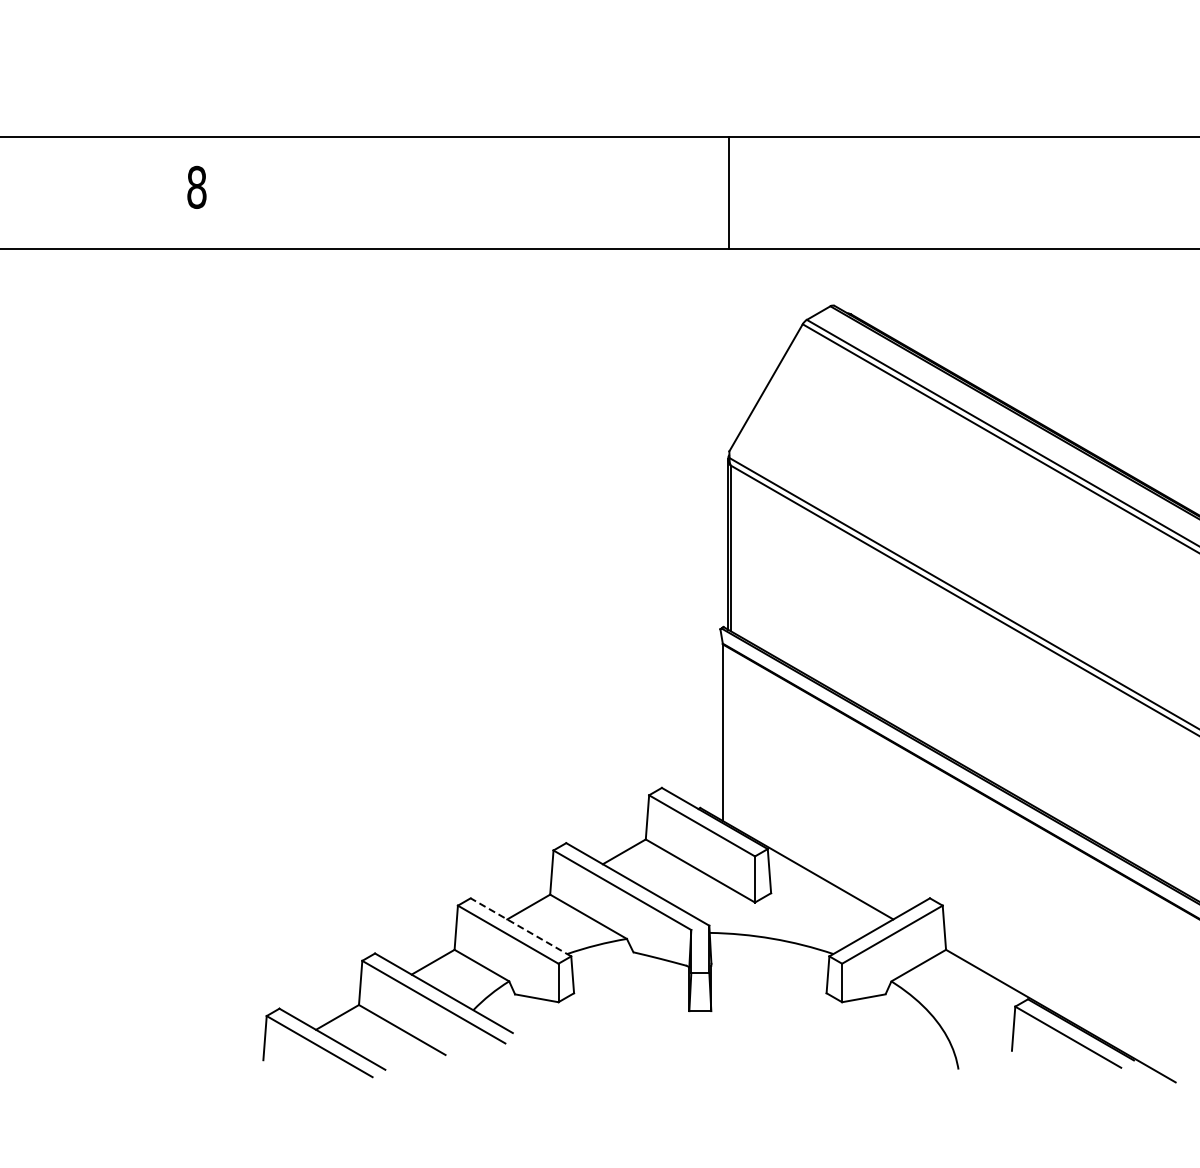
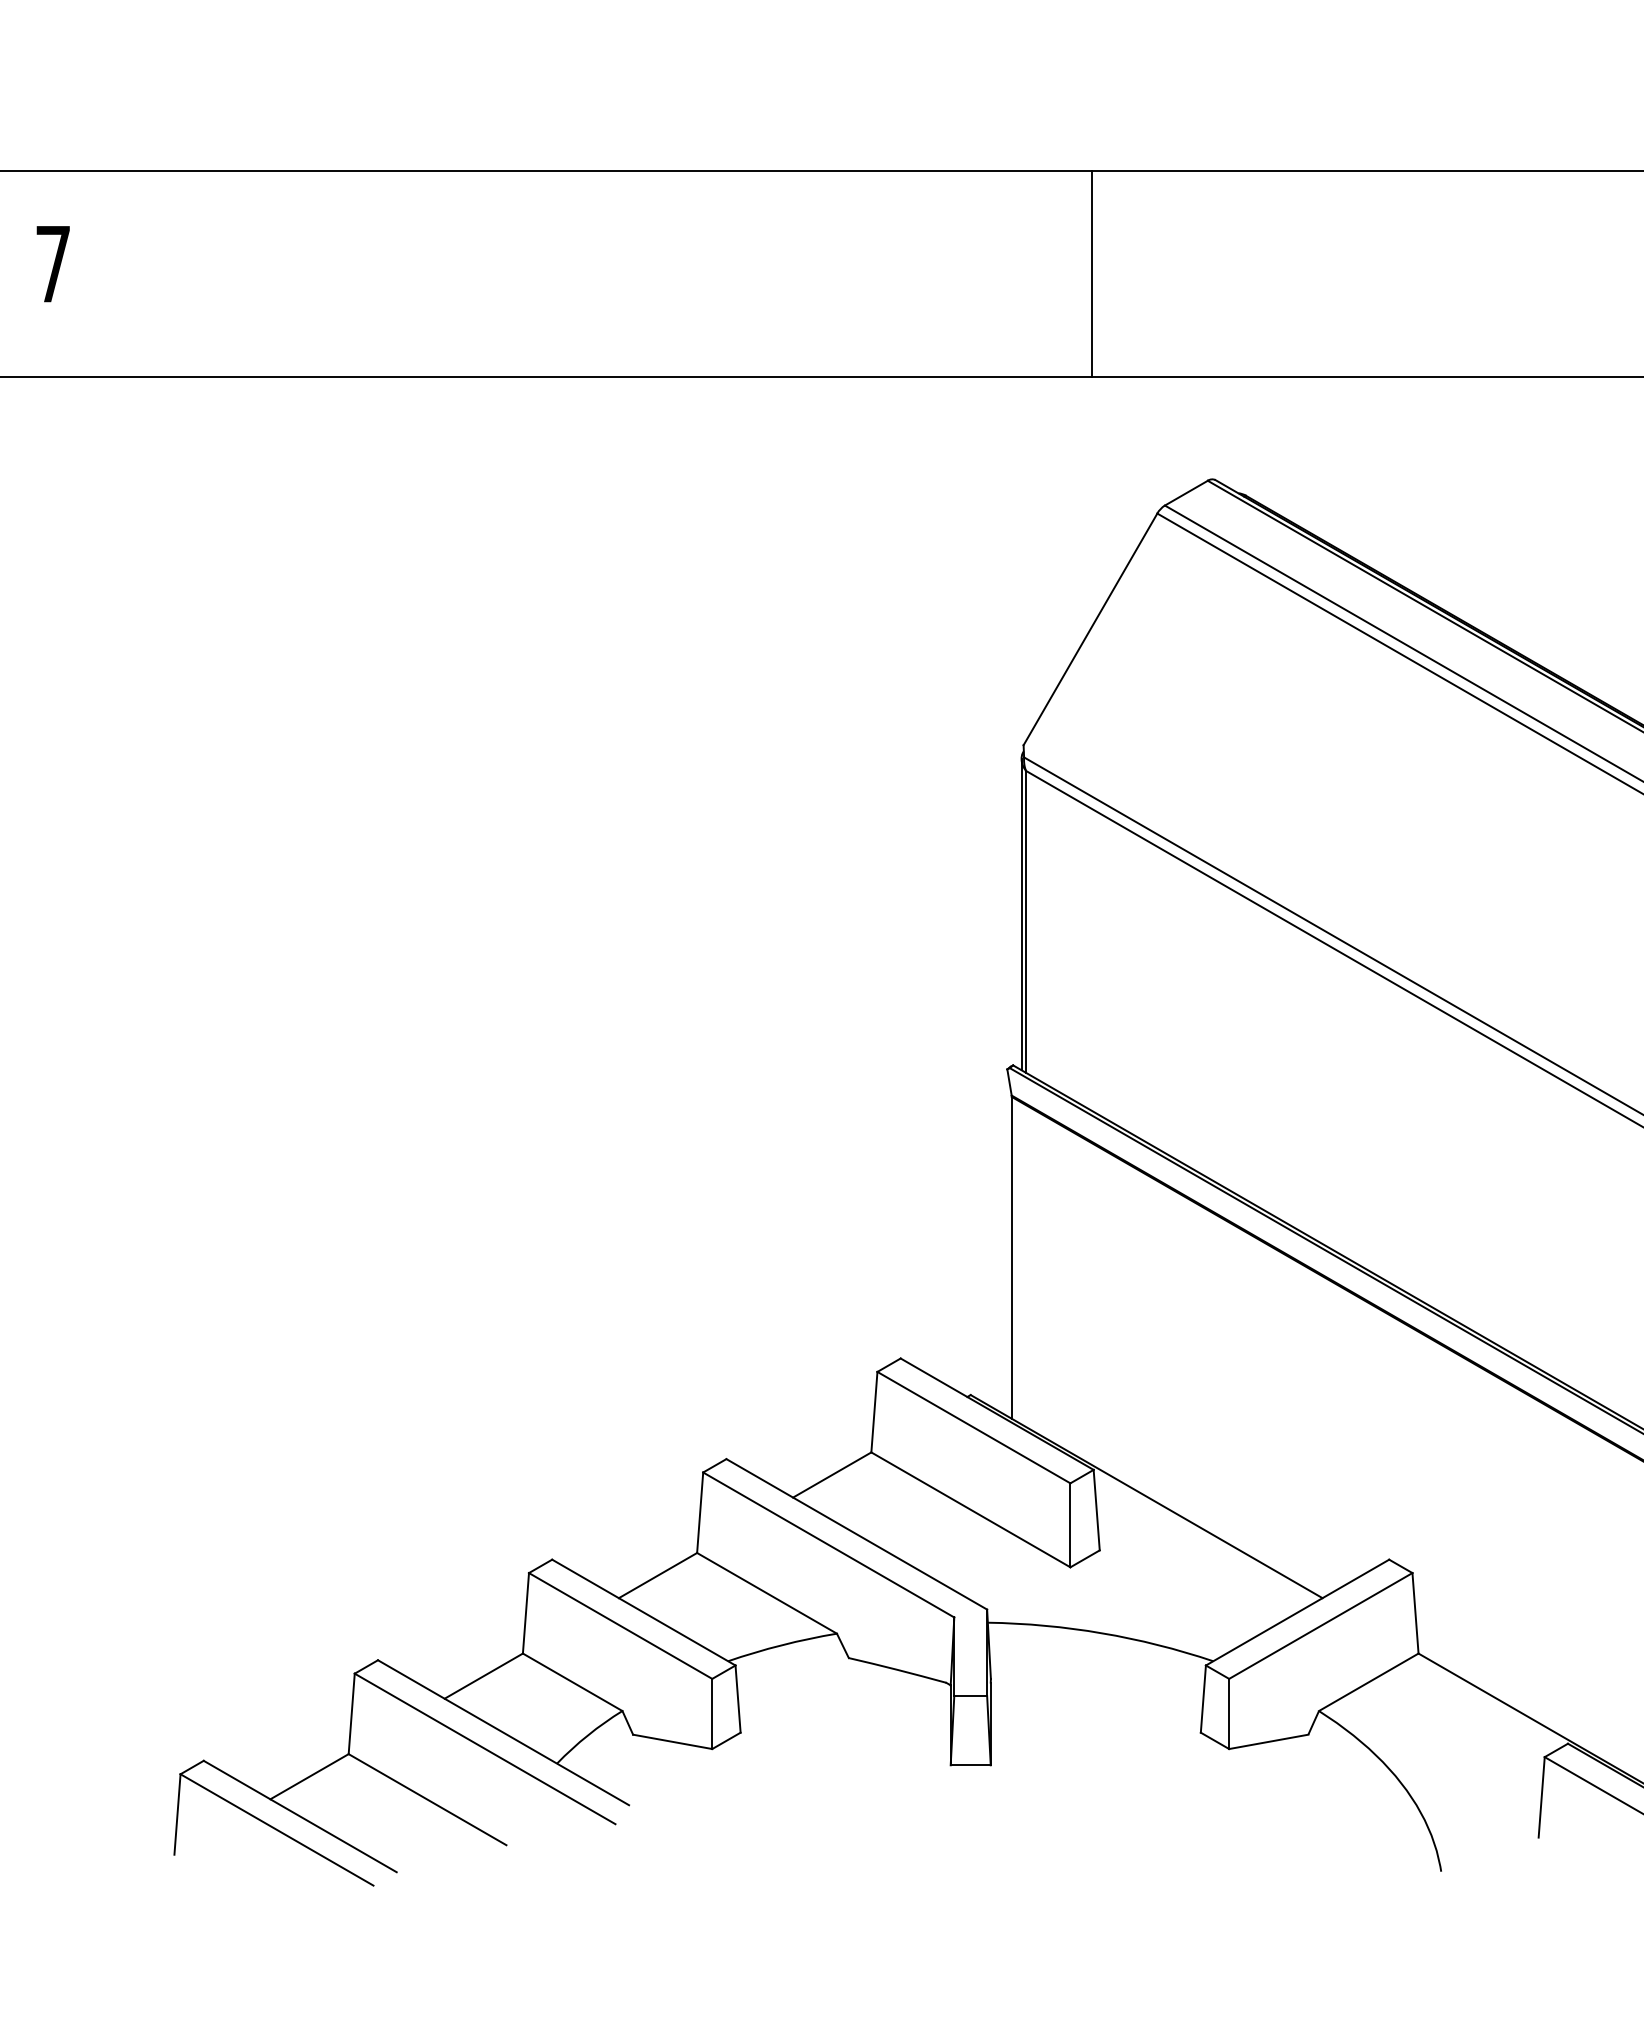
text: (196, 186) -> (52, 262), 8 -> 7
line: (728, 192) -> (1091, 273), moved
line: (520, 927) -> (643, 1612), dashed -> solid

